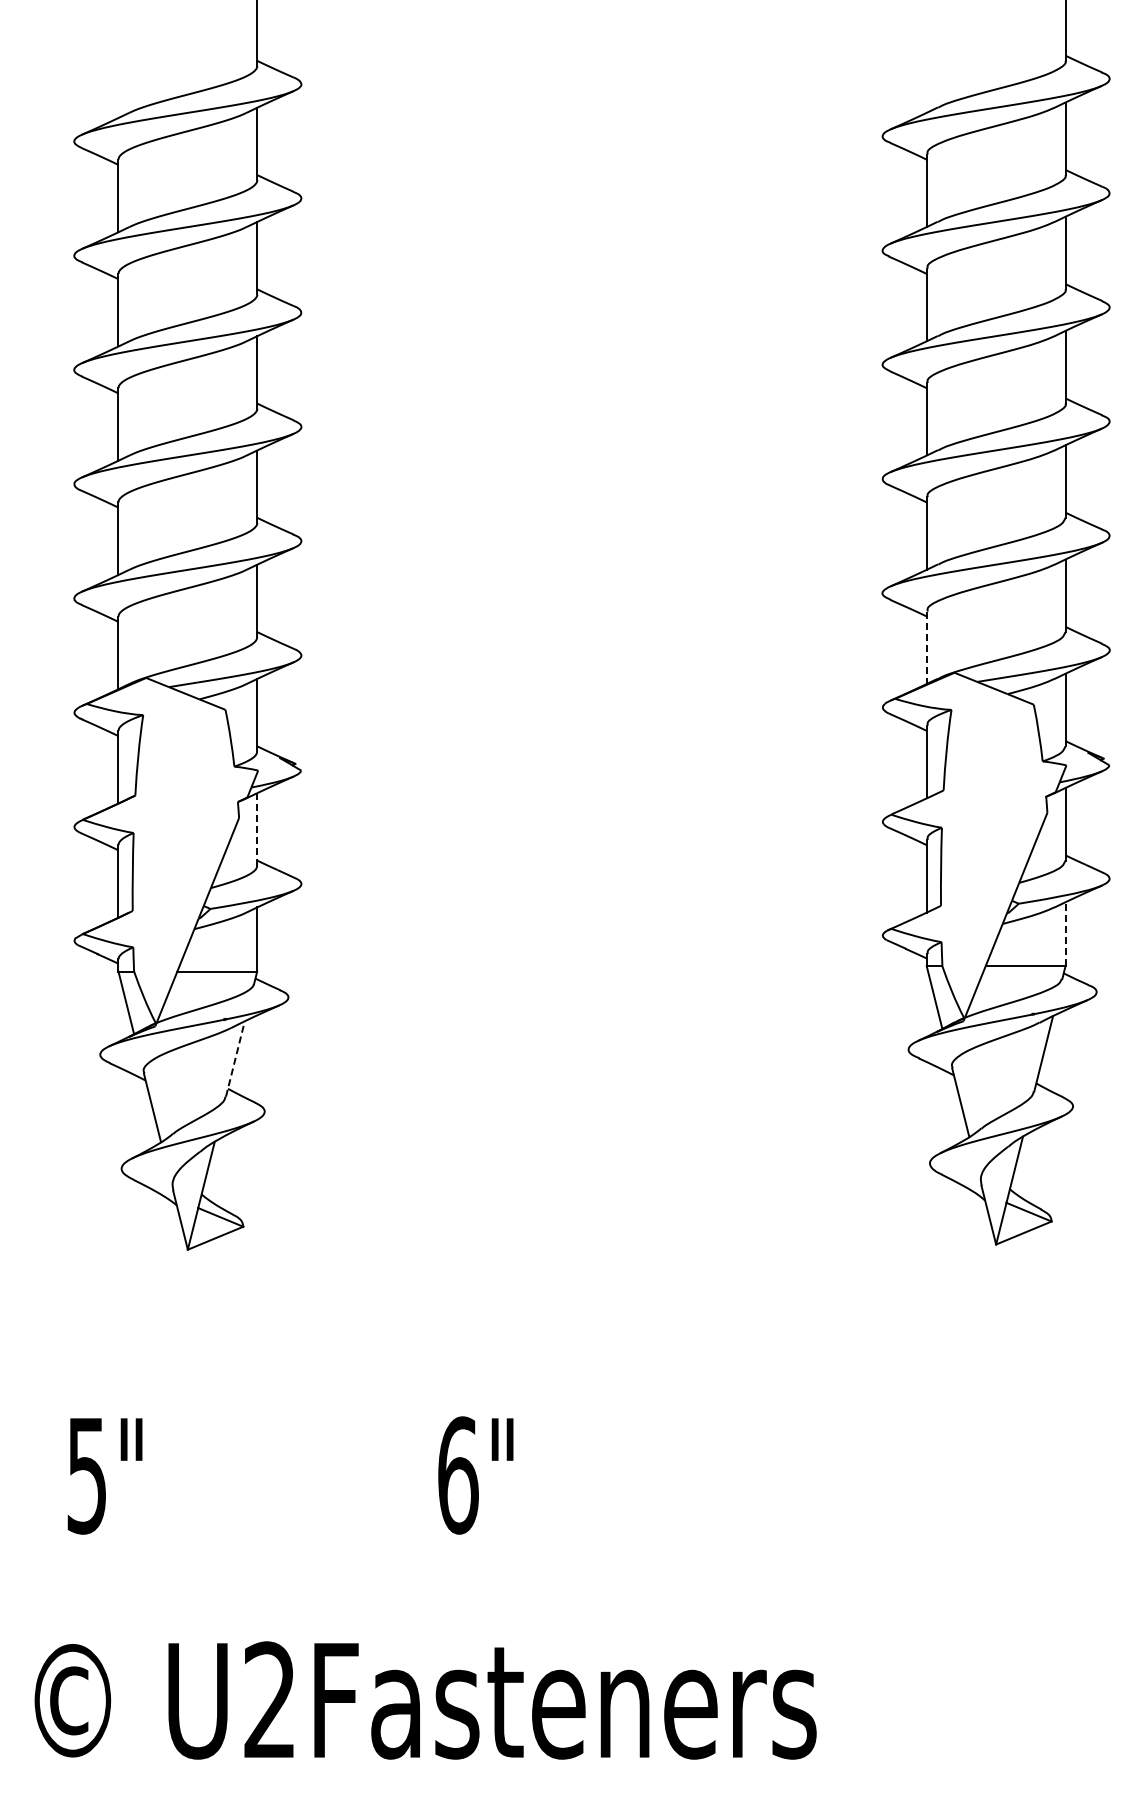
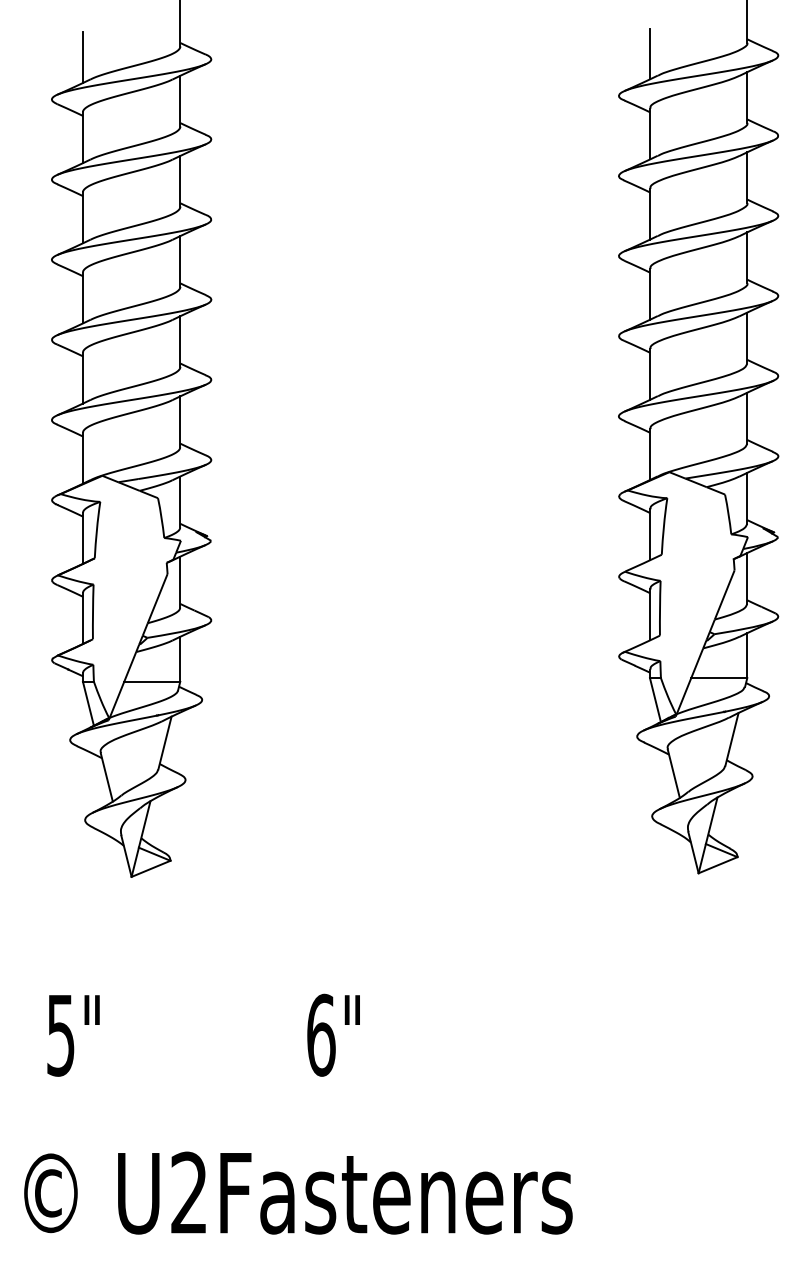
line: (926, 76) -> (649, 53), added
line: (118, 81) -> (82, 57), added
line: (926, 648) -> (649, 455), dashed -> solid
line: (257, 828) -> (180, 581), dashed -> solid
line: (1065, 933) -> (747, 655), dashed -> solid
line: (235, 1058) -> (165, 742), dashed -> solid

